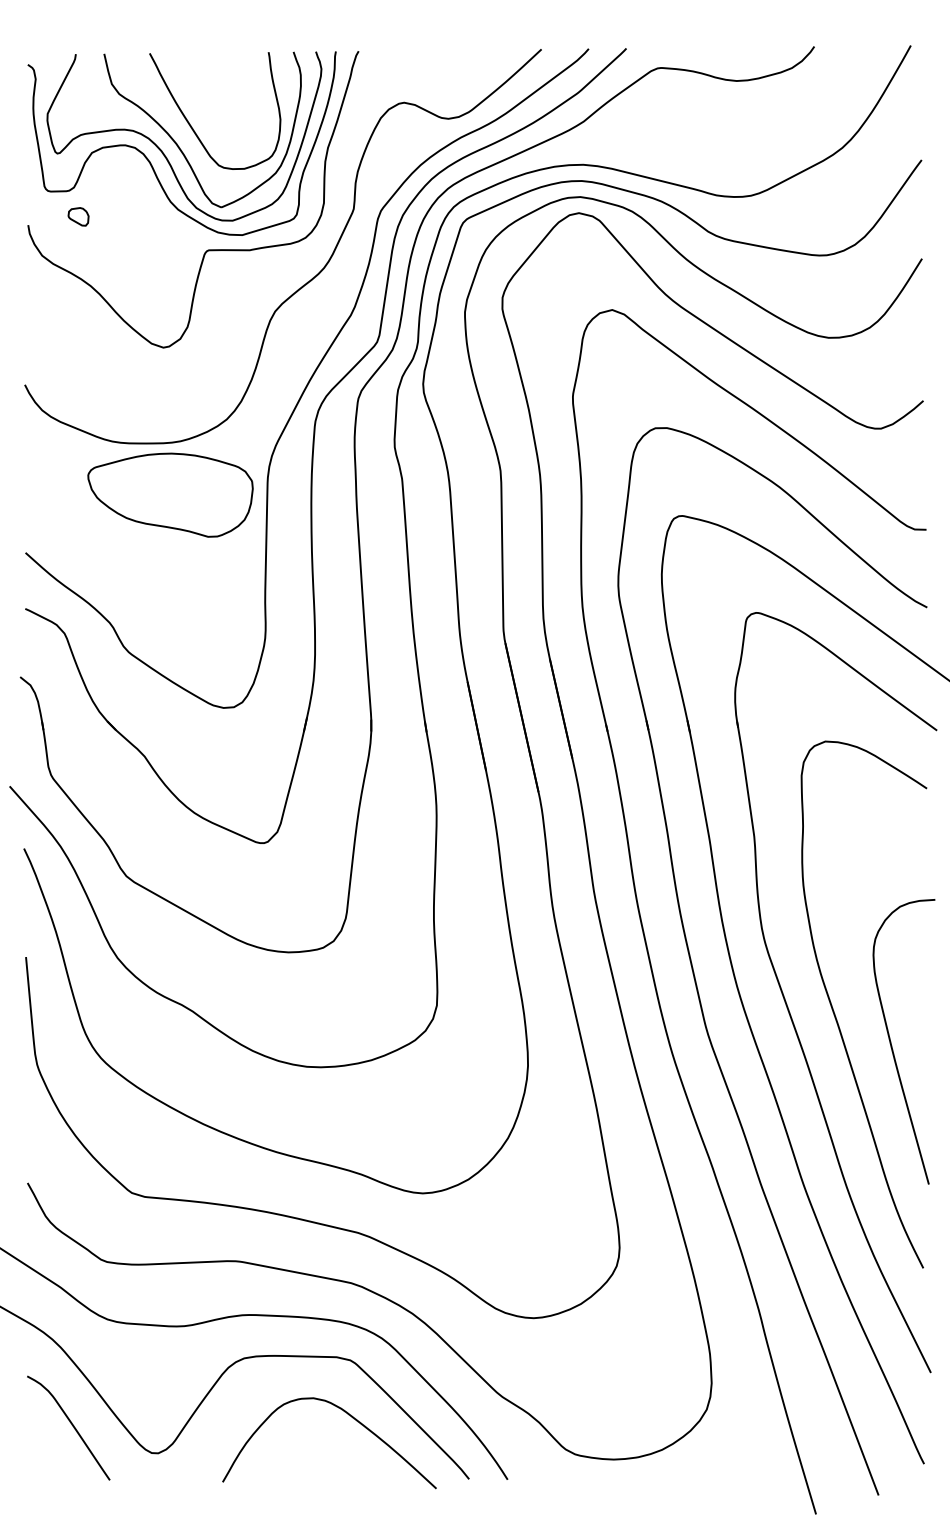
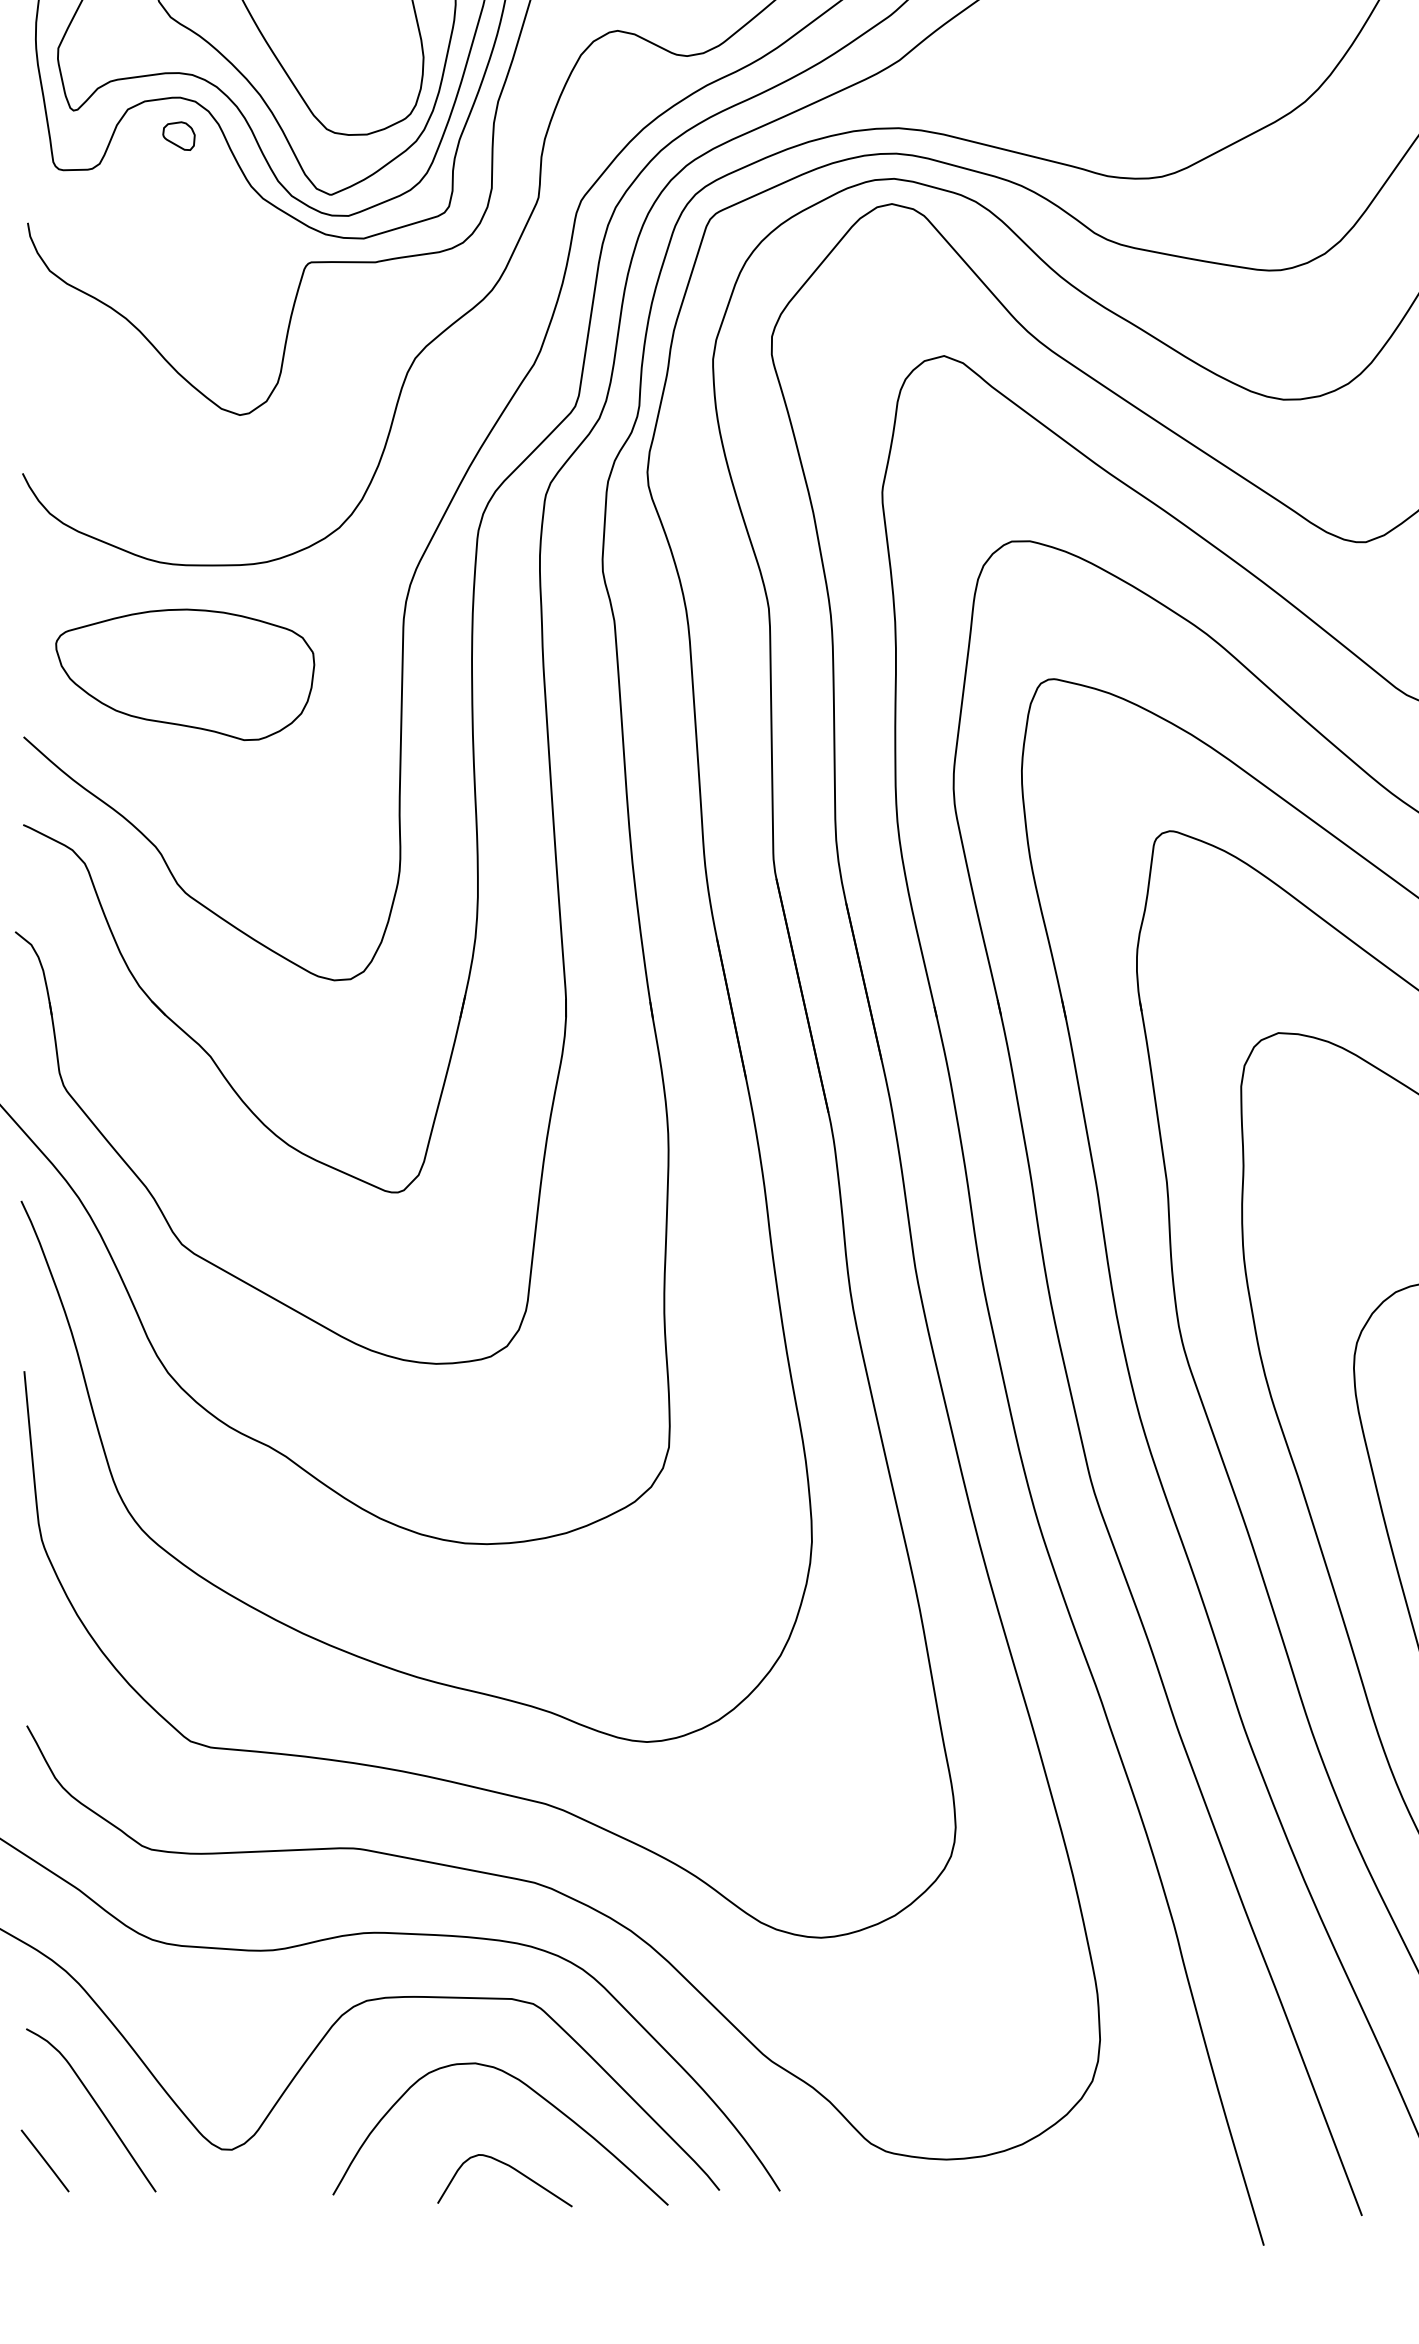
part: (78, 216) -> (178, 135), moved
part: (170, 494) -> (185, 673), moved
line: (38, 1460) -> (43, 2161), added
curve: (337, 1466) -> (513, 2170), added

